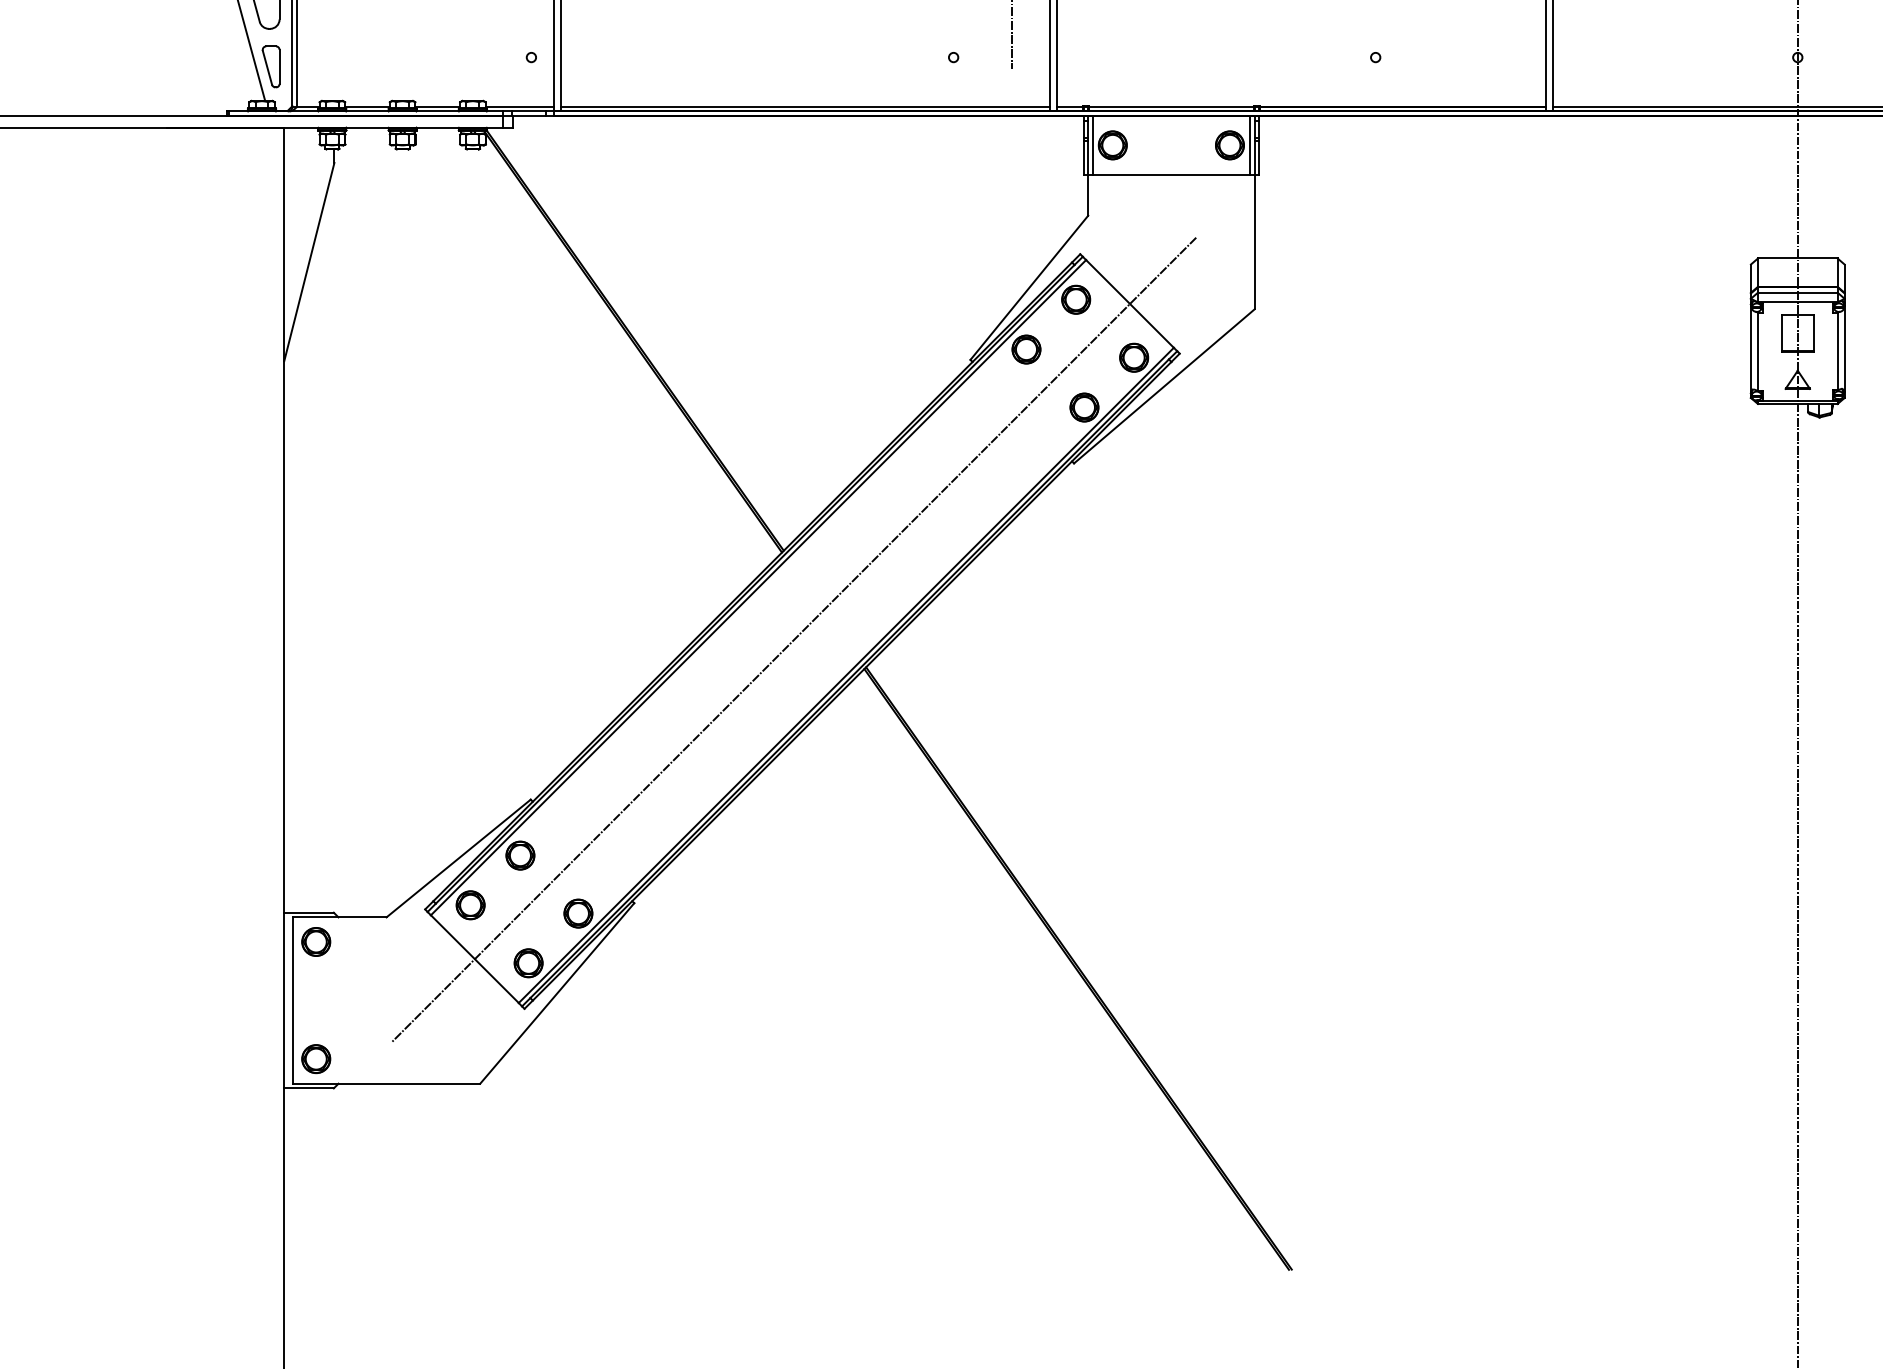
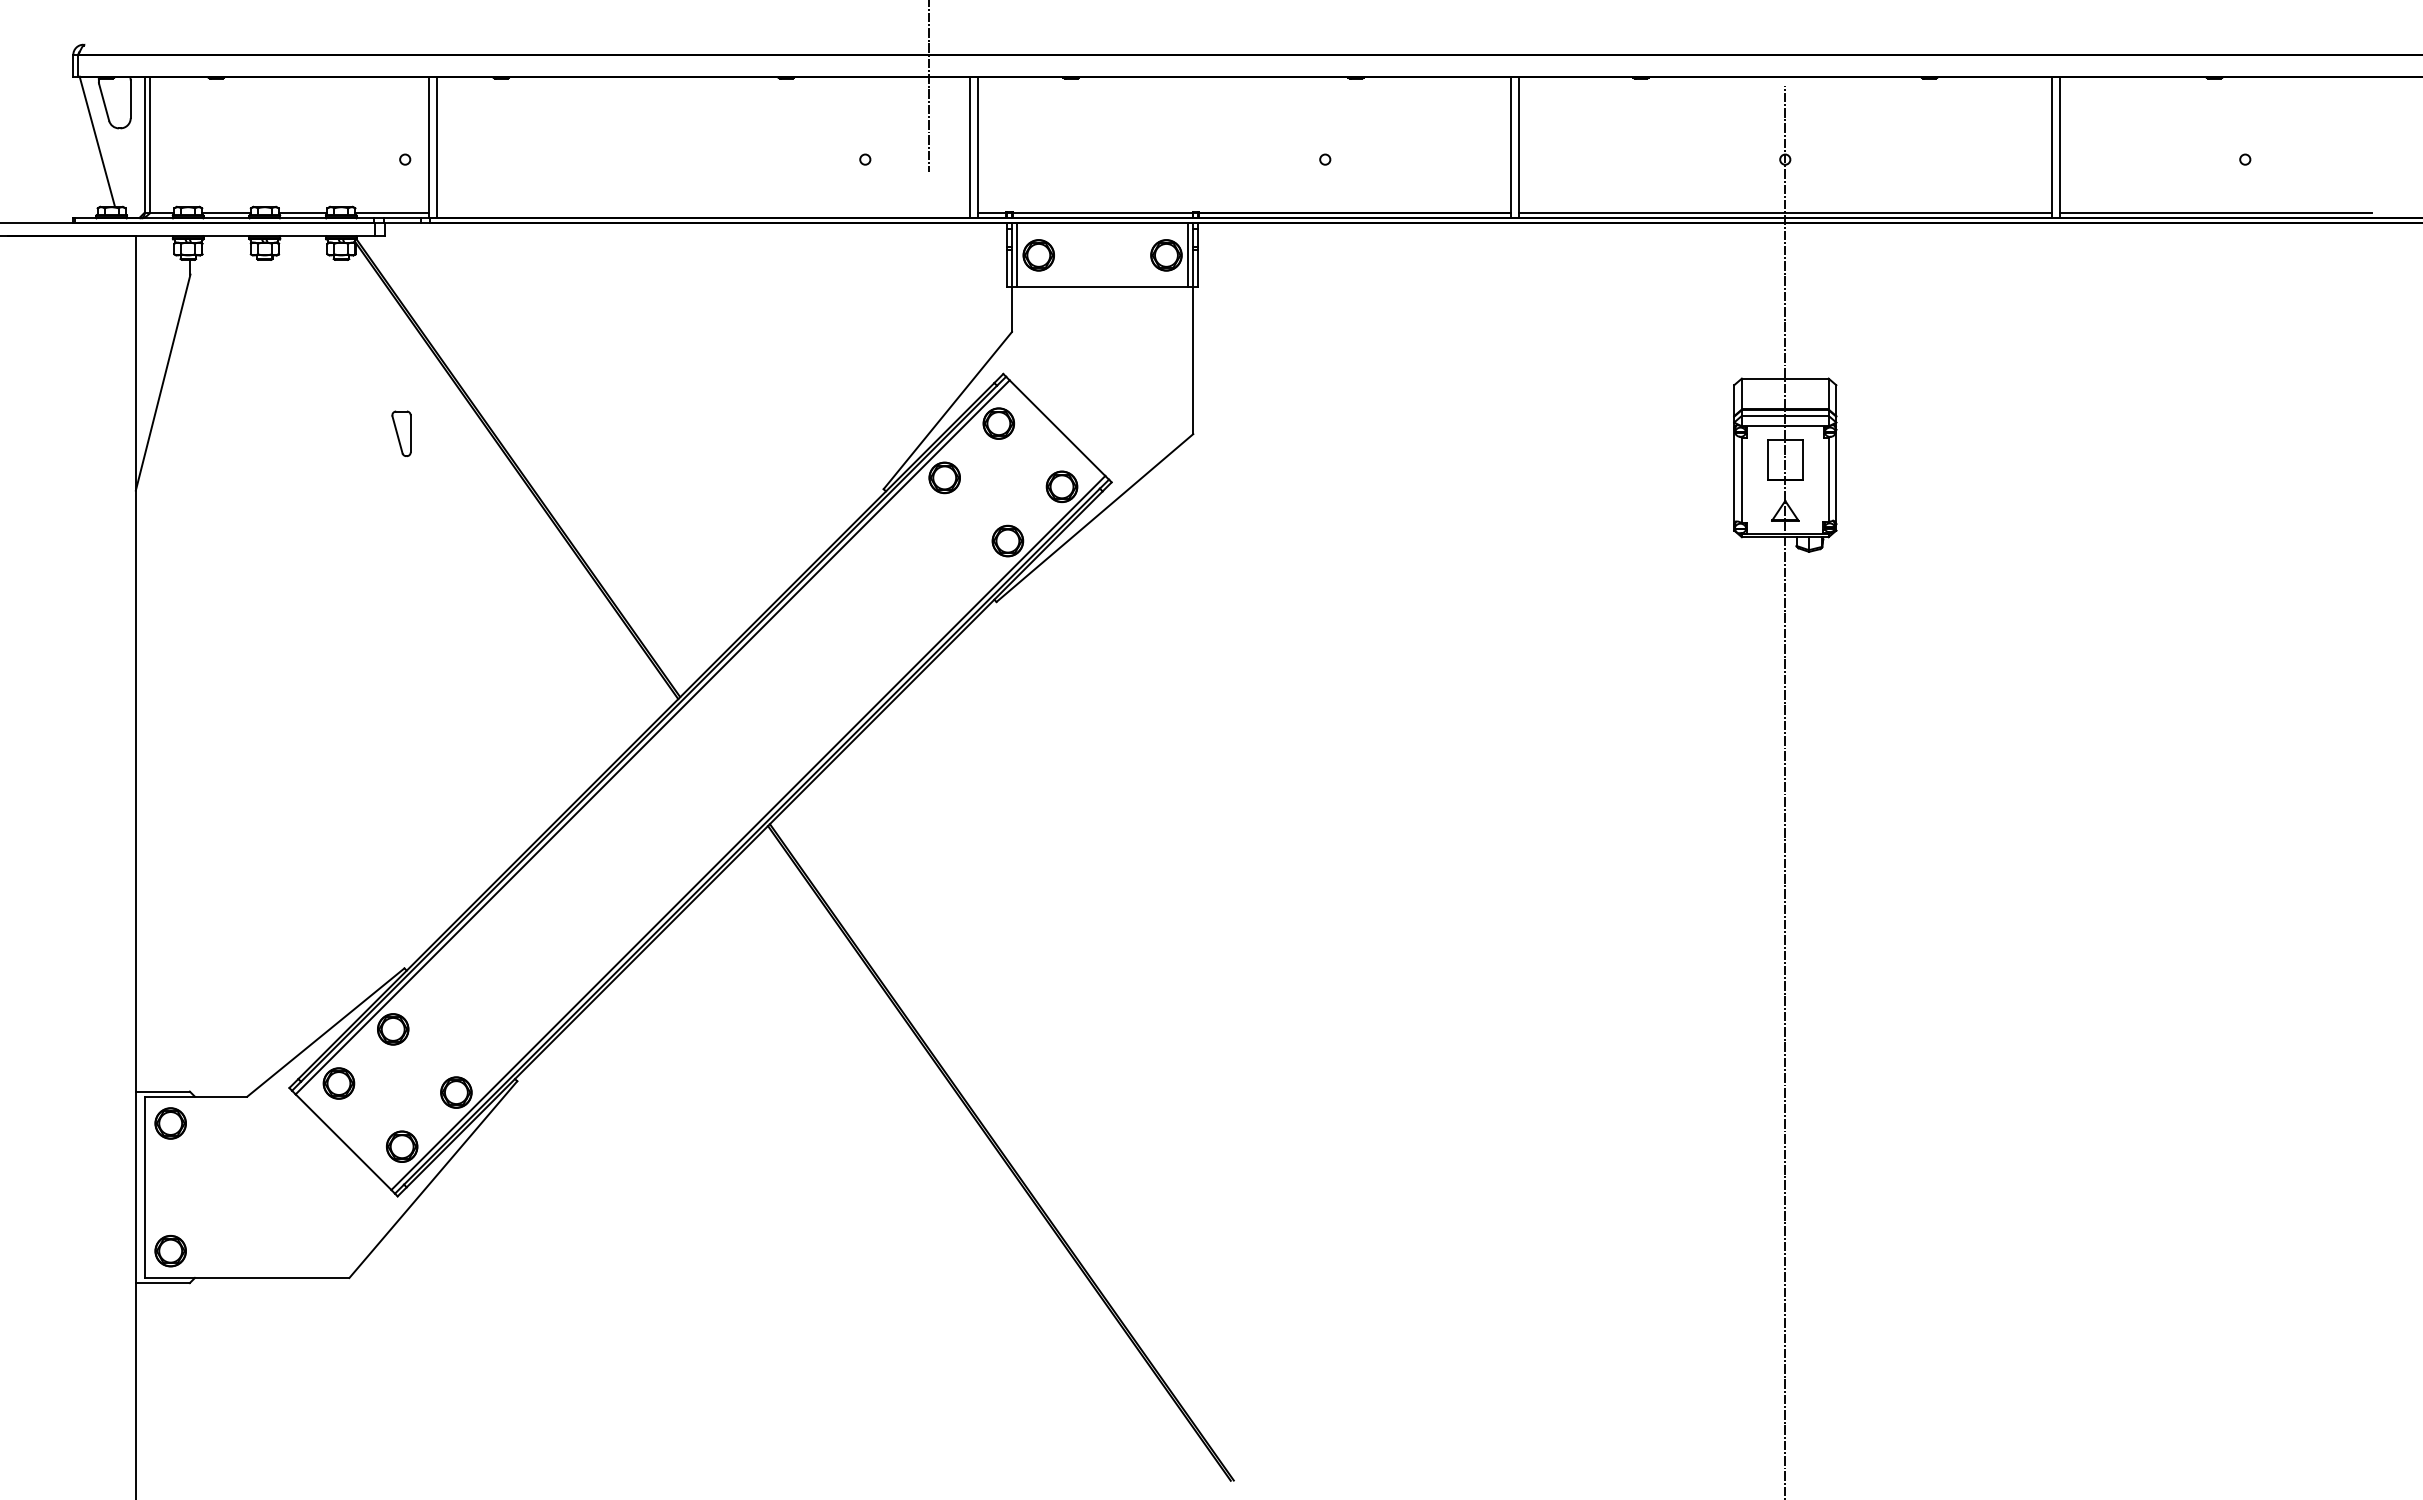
part: (271, 66) -> (401, 433), moved
line: (805, 106) -> (703, 213), removed
line: (794, 639) -> (691, 793), removed

